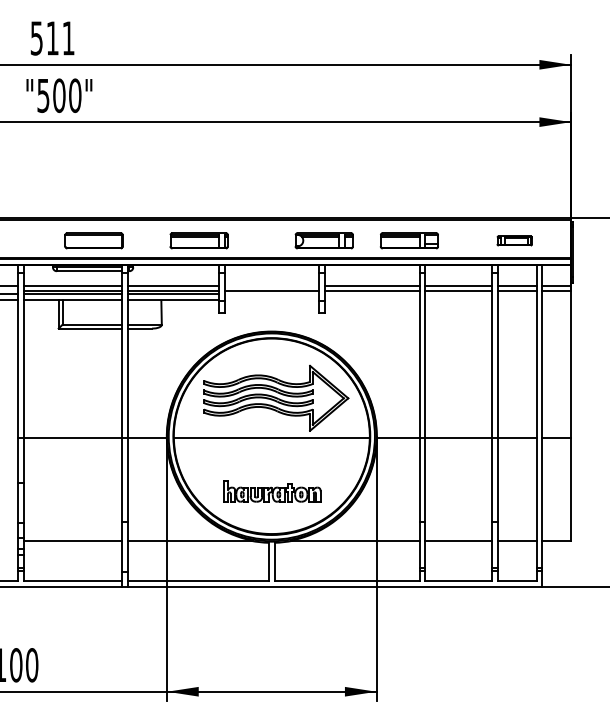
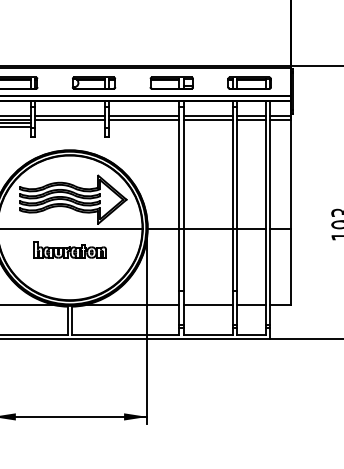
part: (323, 240) -> (93, 82), moved
part: (514, 240) -> (249, 82), size x1.67
line: (271, 285) -> (69, 116), added
part: (272, 491) -> (70, 250), moved

